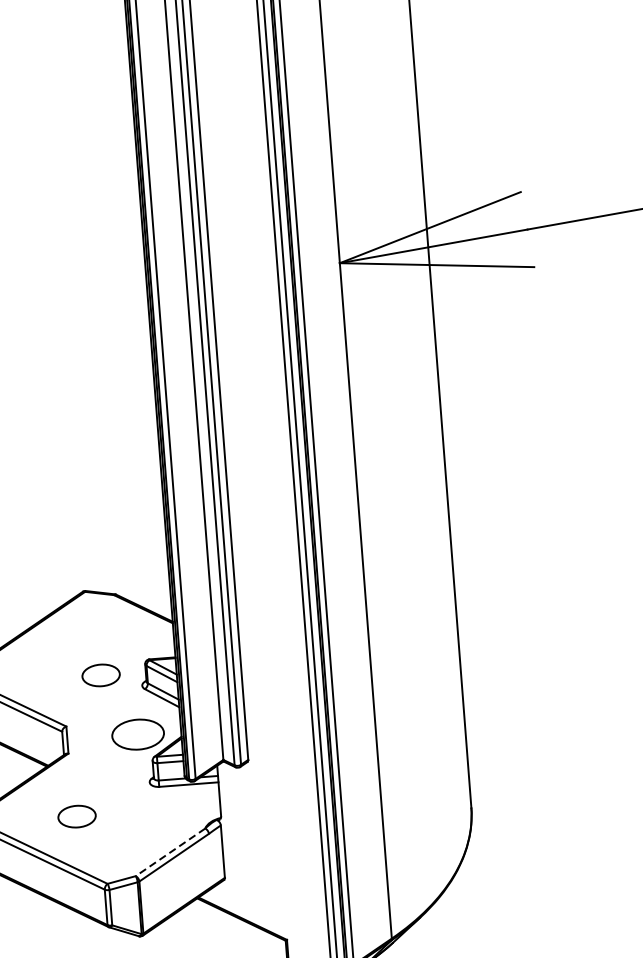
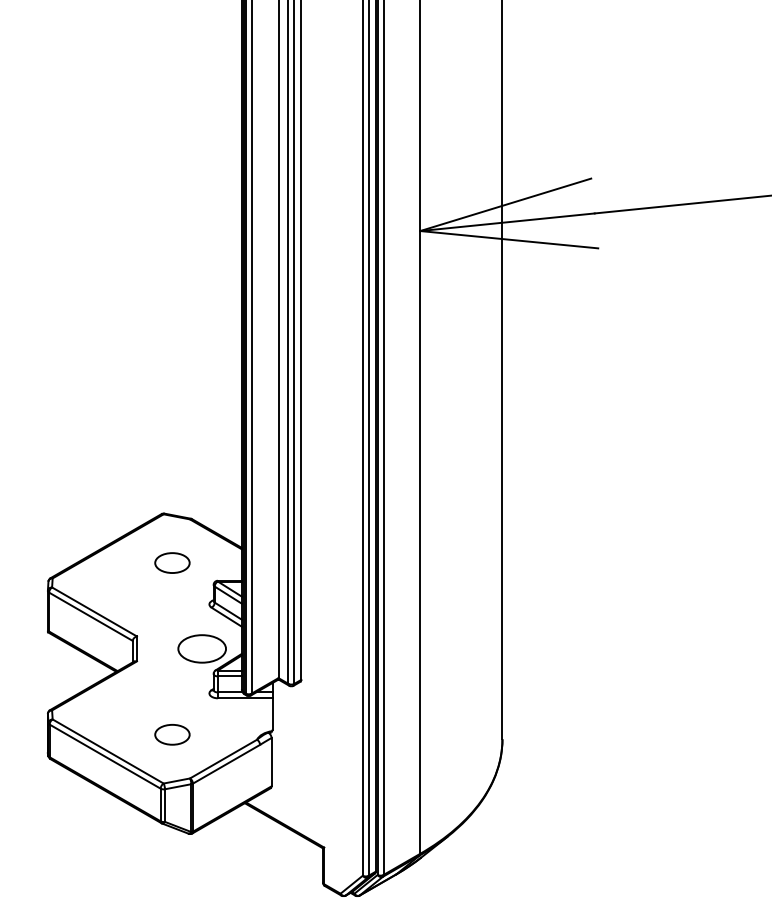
part: (101, 674) -> (172, 562), moved
part: (77, 816) -> (172, 734), moved
line: (170, 852) -> (223, 759), dashed -> solid

